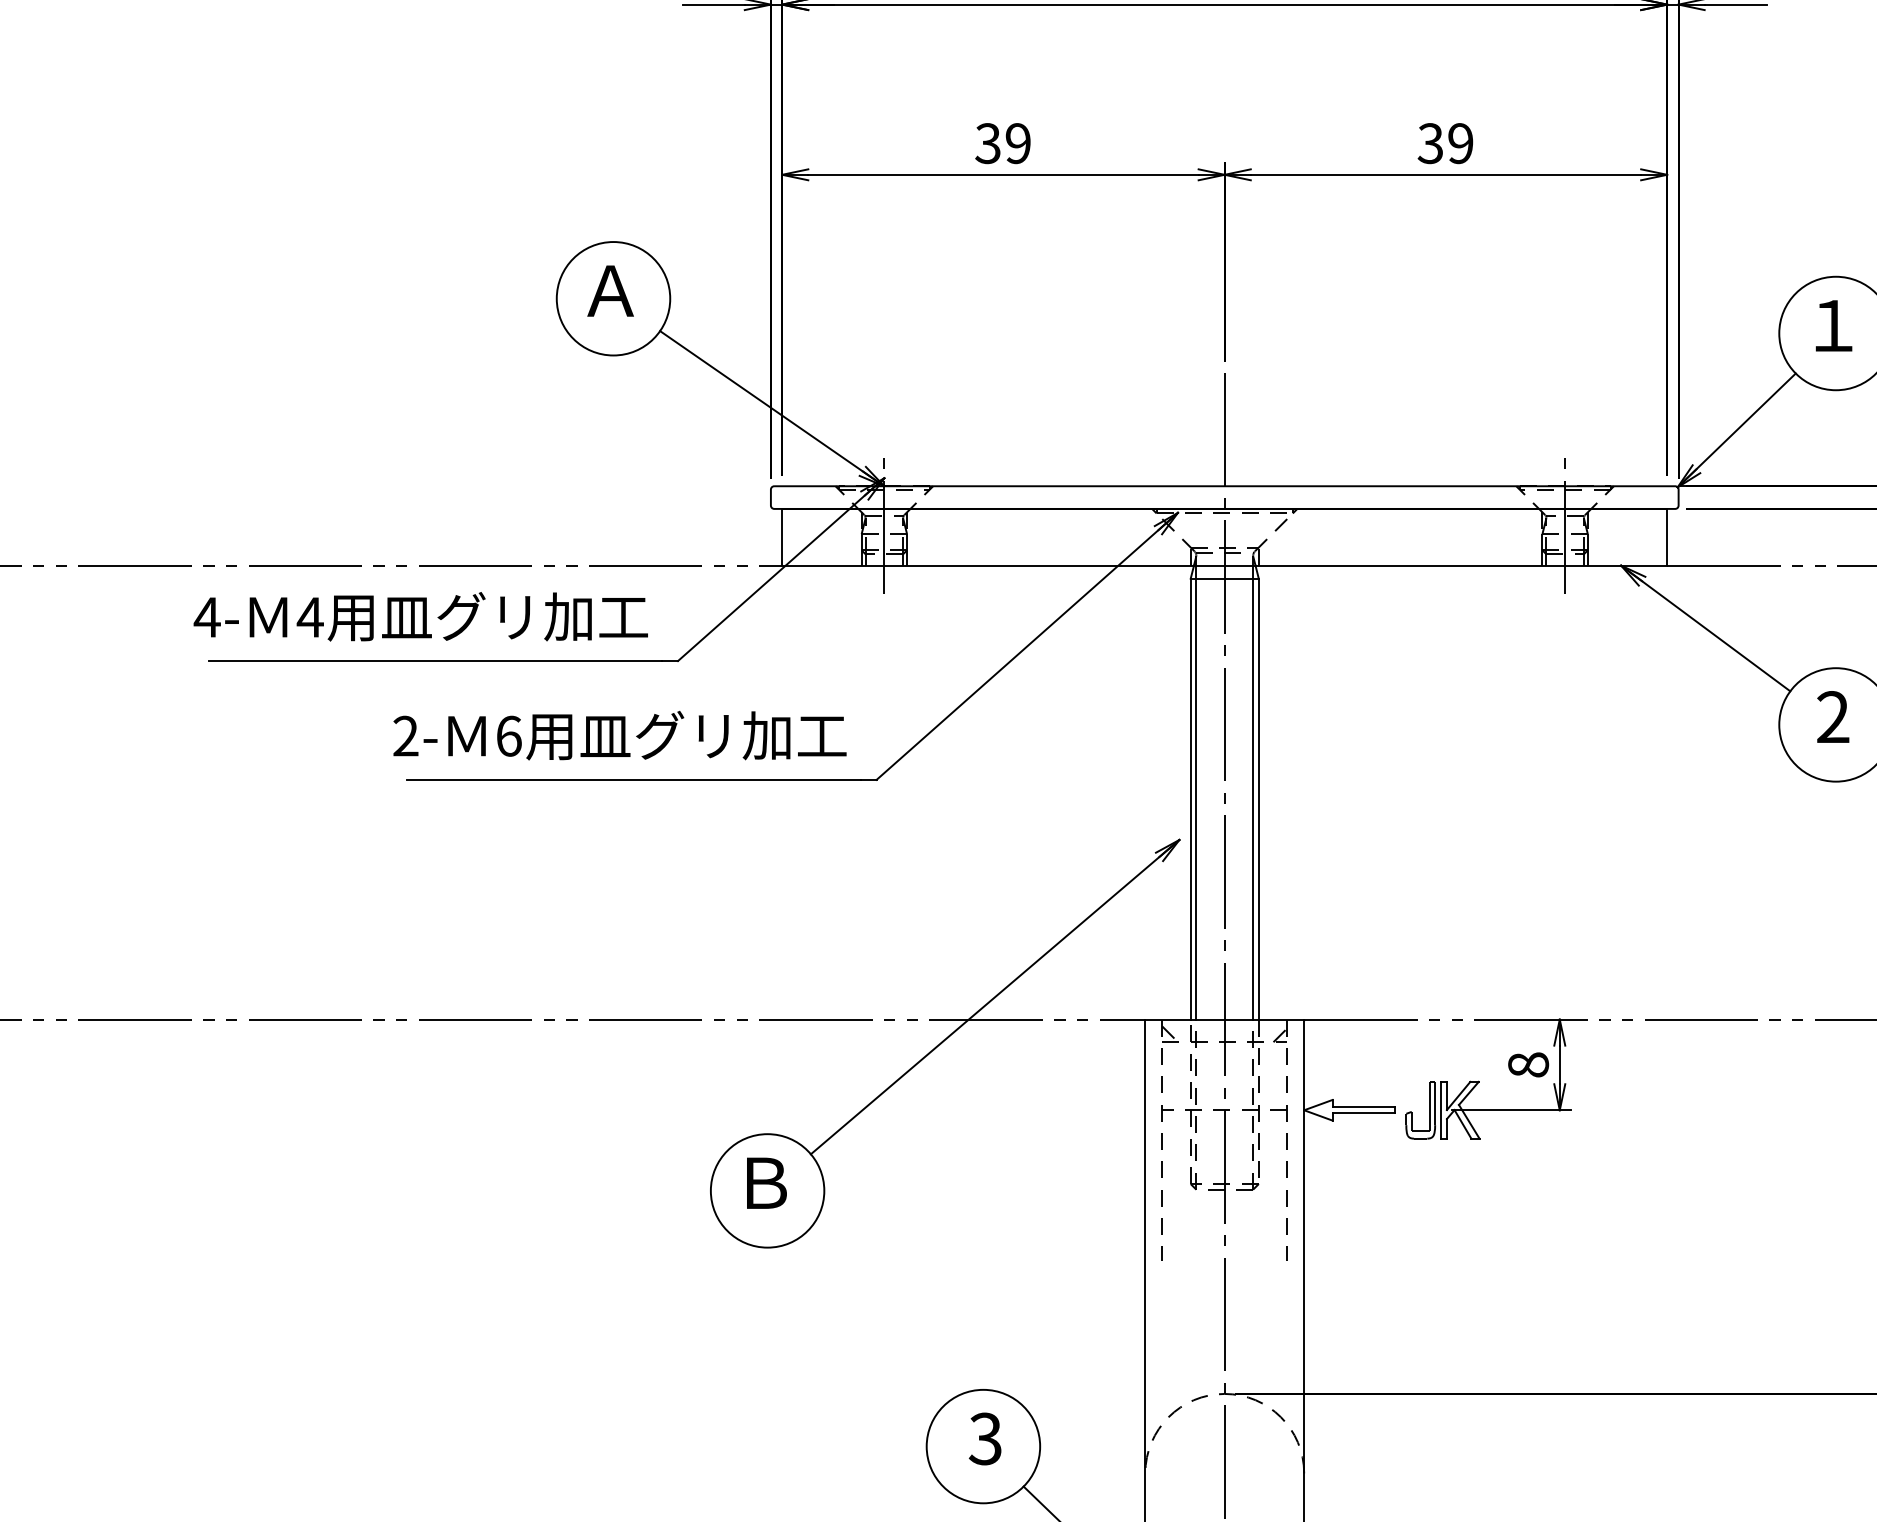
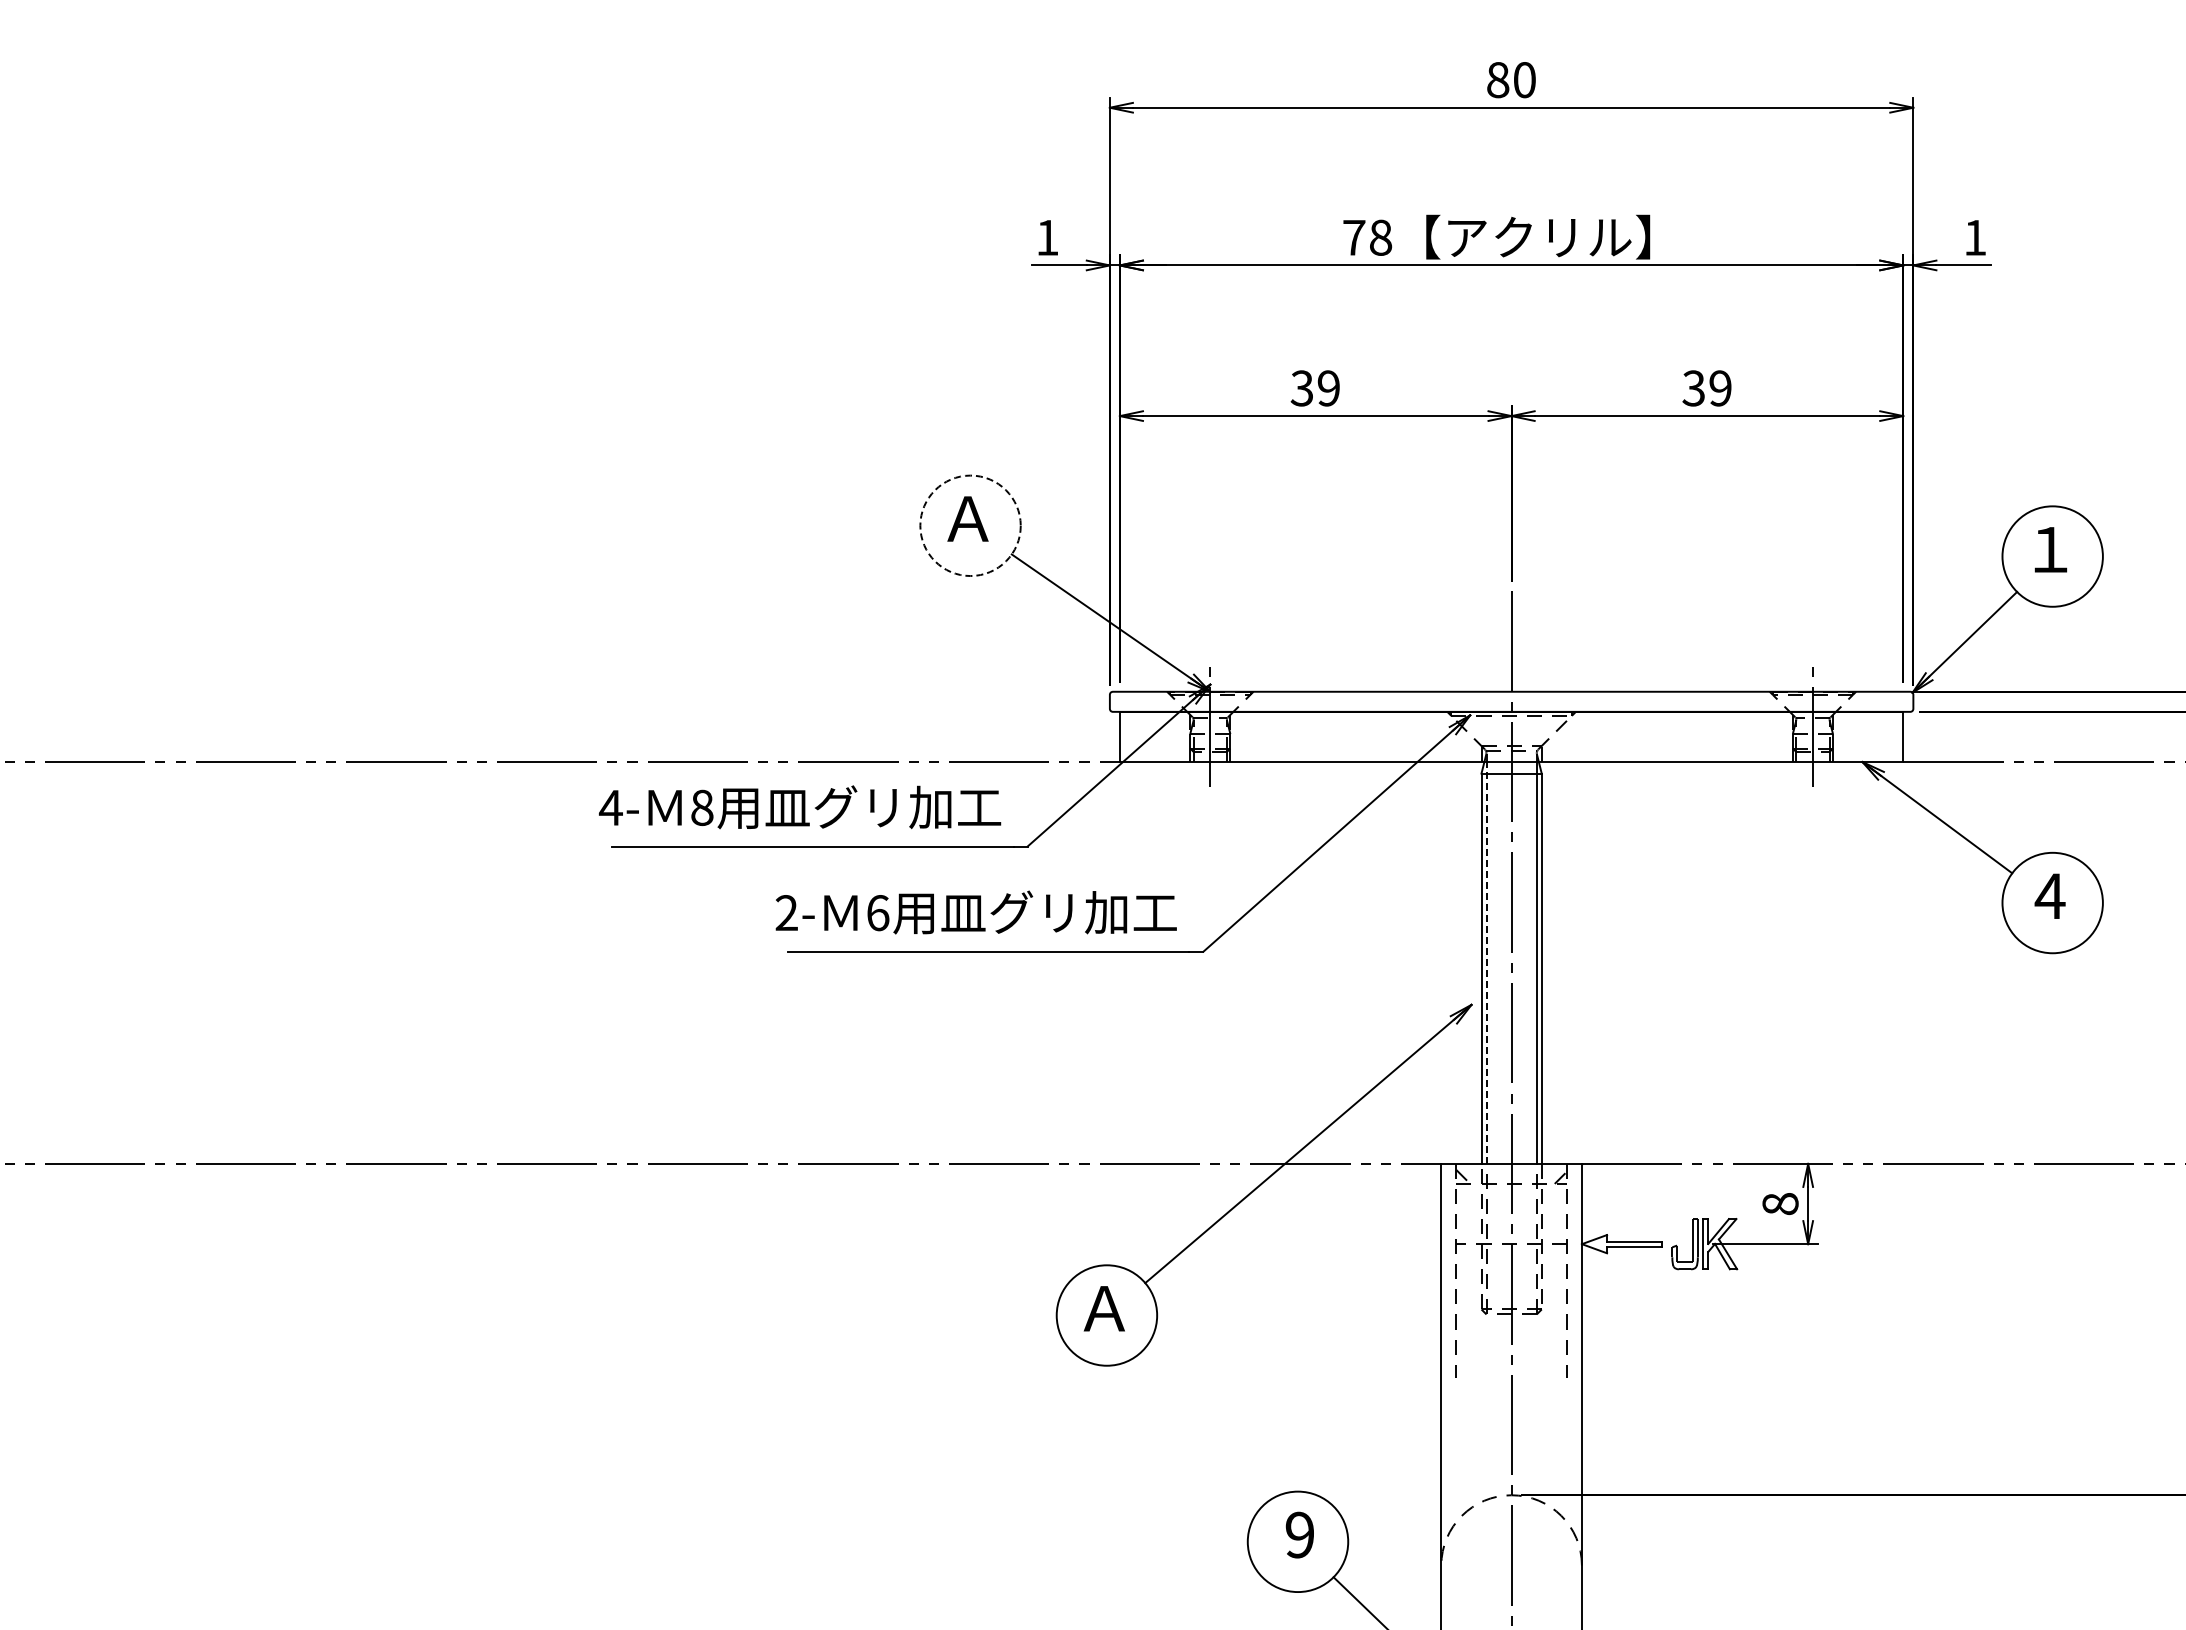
circle: (613, 298) -> (970, 525), solid -> dashed
text: (310, 616) -> (702, 807), 4 -> 8
text: (1832, 716) -> (2049, 895), 2 -> 4
line: (1196, 792) -> (1486, 962), solid -> dashed
text: (763, 1182) -> (1103, 1308), Ｂ -> Ａ
text: (985, 1439) -> (1299, 1535), 3 -> 9

